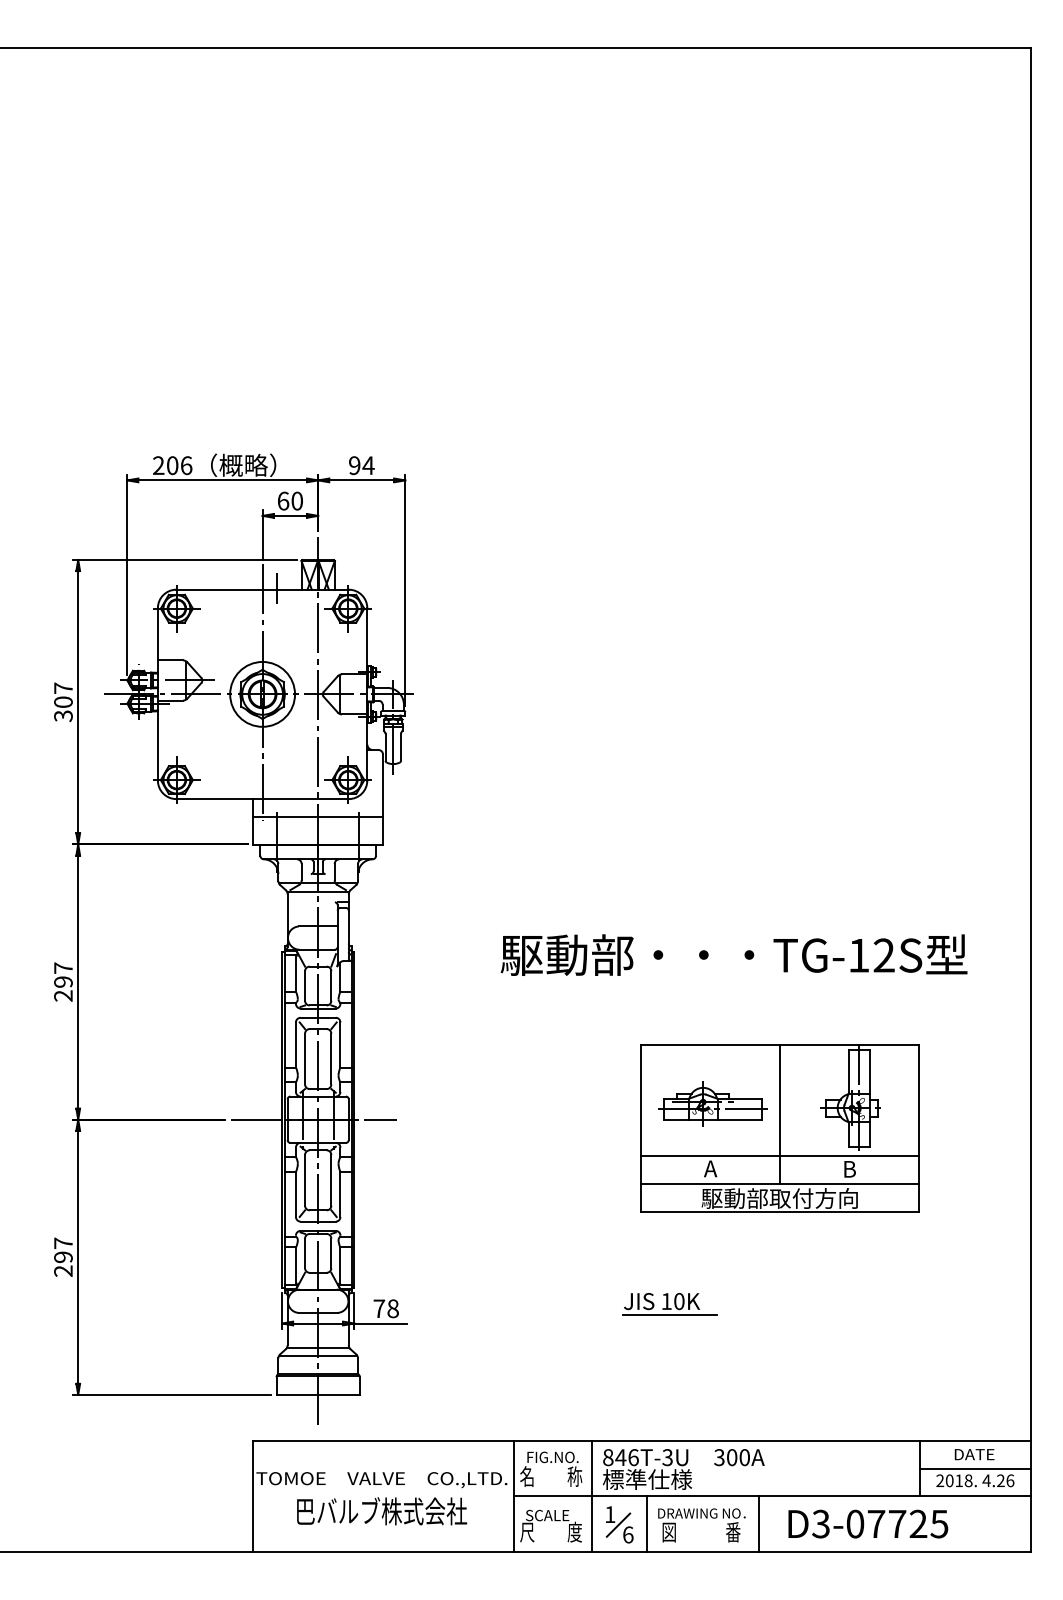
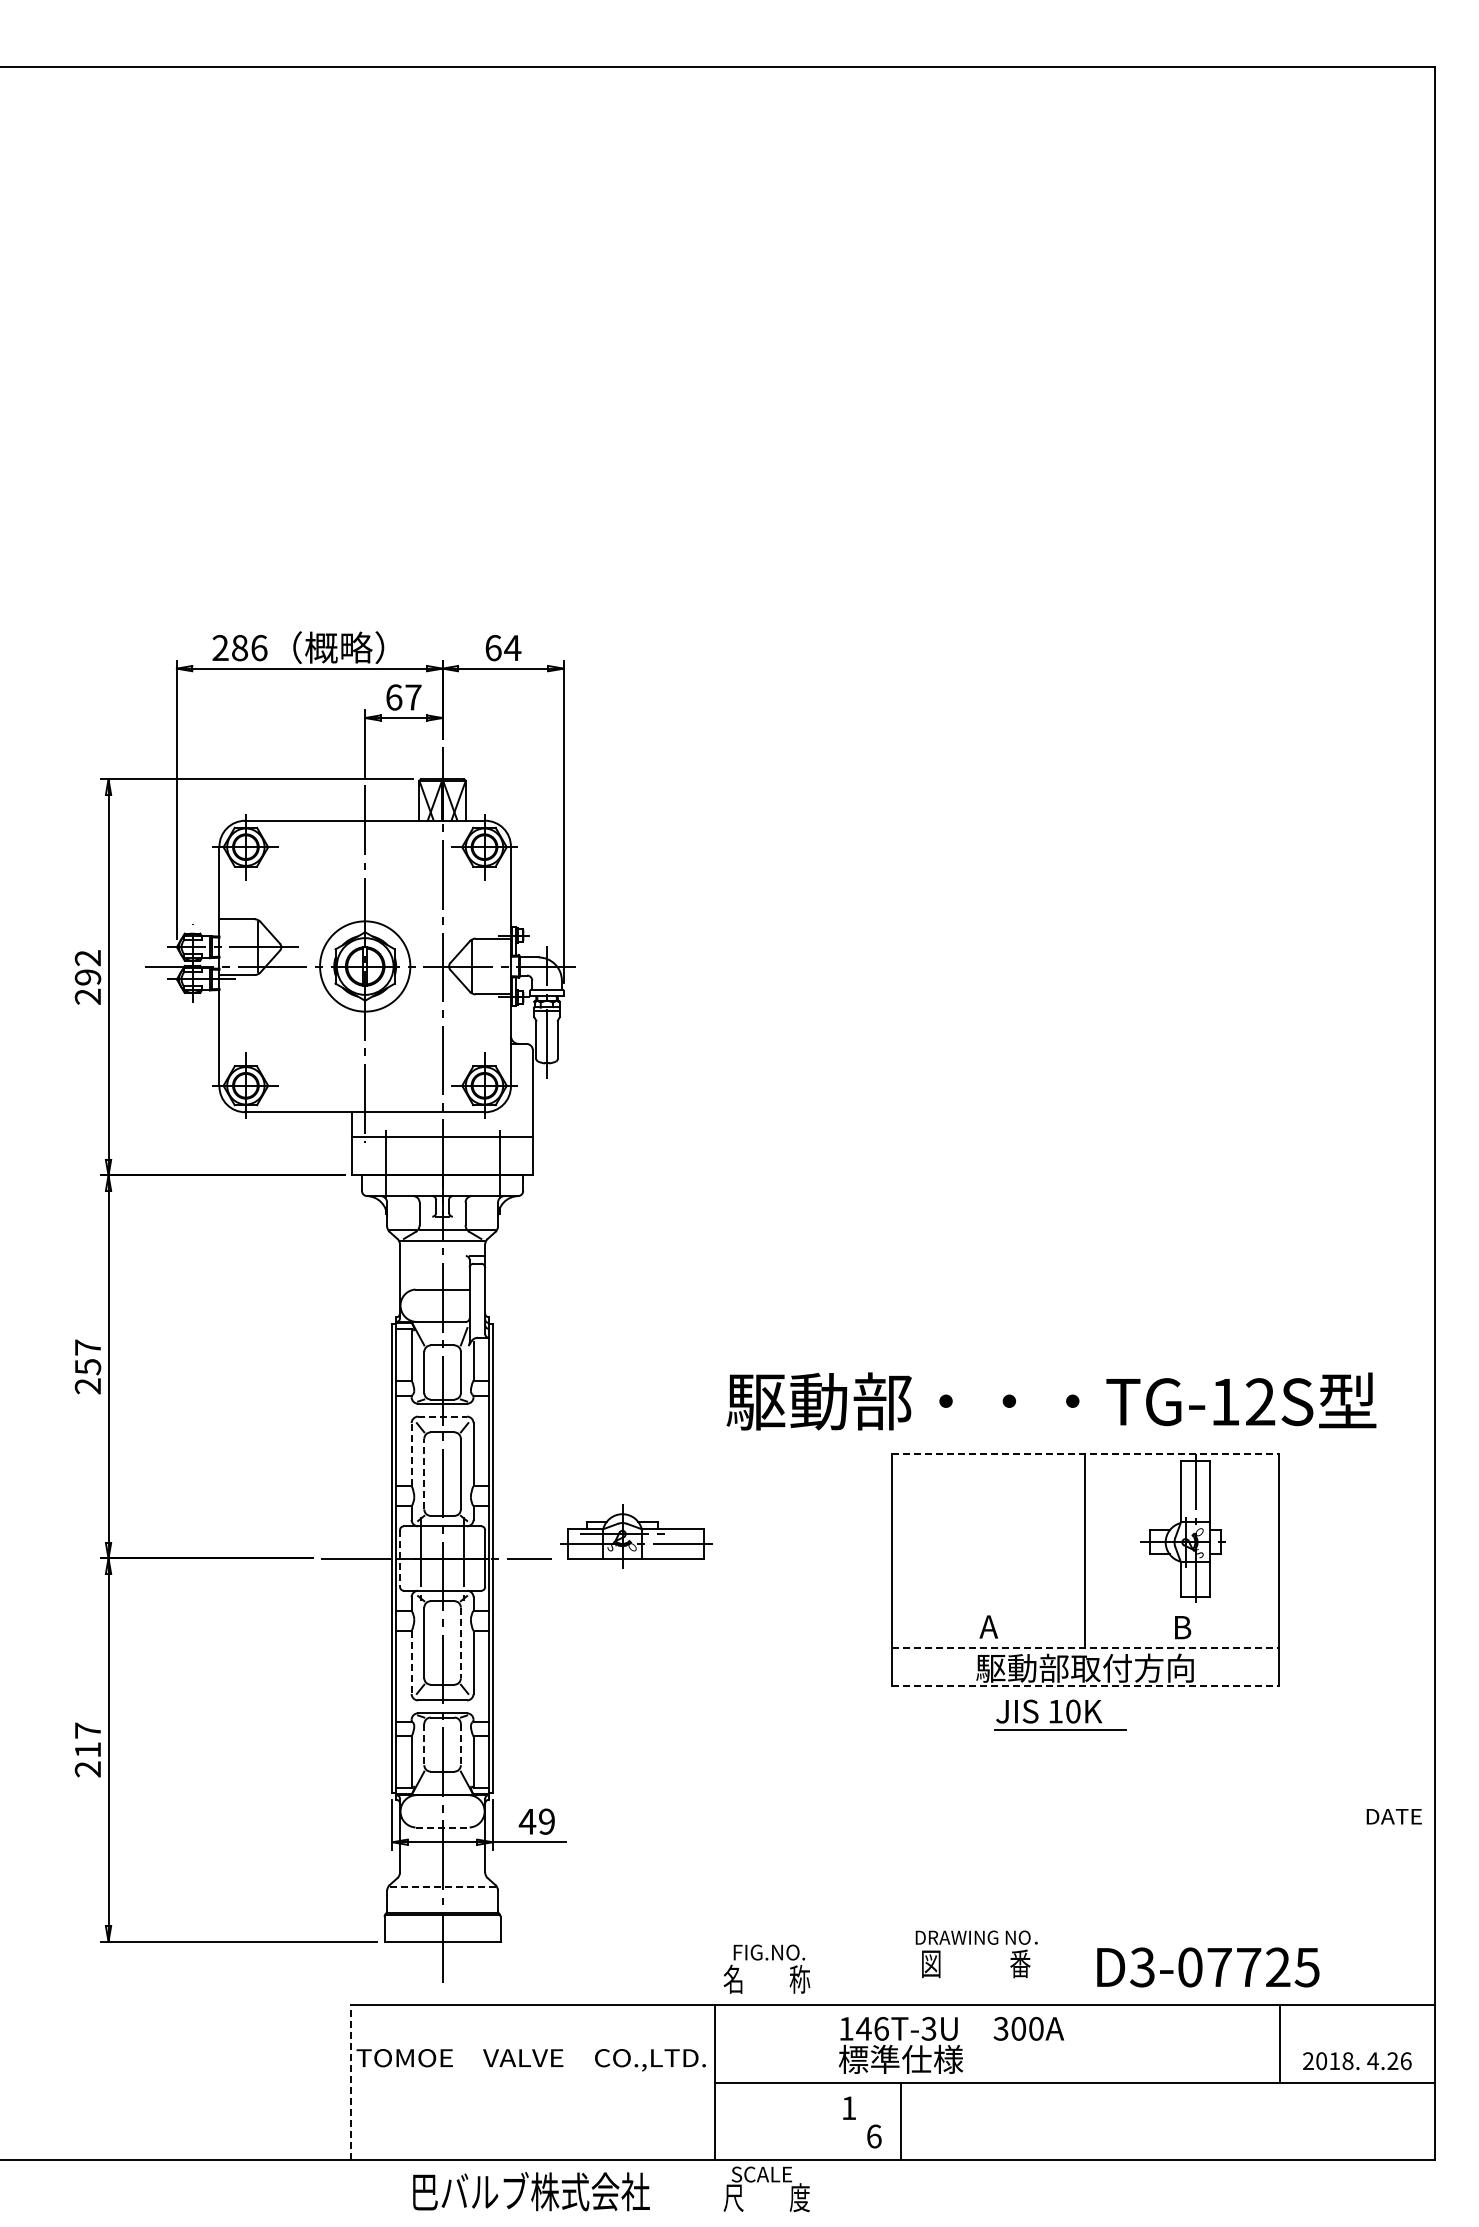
text: (173, 465) -> (240, 648), 206 -> 286
text: (354, 465) -> (493, 648), 94 -> 64
text: (297, 501) -> (413, 697), 60 -> 67
line: (276, 588) -> (384, 818), removed
text: (63, 702) -> (87, 977), 307 -> 292
text: (734, 955) -> (1051, 1401), moved
text: (63, 982) -> (87, 1367), 297 -> 257
line: (318, 1017) -> (442, 1416), solid -> dashed
line: (295, 1044) -> (411, 1454), solid -> dashed
line: (780, 1044) -> (1085, 1454), solid -> dashed
line: (305, 1058) -> (424, 1473), solid -> dashed
part: (713, 1103) -> (636, 1536), moved
line: (287, 1120) -> (400, 1559), solid -> dashed
line: (779, 1156) -> (1084, 1609), removed
line: (331, 1180) -> (460, 1643), solid -> dashed
line: (780, 1183) -> (1085, 1647), solid -> dashed
line: (295, 1194) -> (411, 1662), solid -> dashed
line: (780, 1211) -> (1085, 1686), solid -> dashed
line: (305, 1253) -> (424, 1744), solid -> dashed
line: (331, 1253) -> (460, 1744), solid -> dashed
text: (63, 1257) -> (87, 1750), 297 -> 217
part: (670, 1303) -> (1060, 1714), moved
text: (385, 1308) -> (536, 1821), 78 -> 49
line: (318, 1312) -> (443, 1827), solid -> dashed
line: (318, 1347) -> (442, 1875), removed
line: (318, 1356) -> (442, 1887), solid -> dashed
text: (974, 1454) -> (1393, 1816), moved
text: (608, 1457) -> (846, 2028), 846T-3U -> 146T-3U
text: (550, 1468) -> (766, 1968), moved
line: (974, 1468) -> (1356, 2044), removed
line: (252, 1496) -> (351, 2082), solid -> dashed
line: (591, 1496) -> (823, 2082), removed
text: (382, 1511) -> (531, 2191), moved
line: (618, 1524) -> (860, 2122), removed
line: (758, 1524) -> (1055, 2121), removed
text: (868, 1524) -> (1208, 1967), moved
text: (701, 1525) -> (976, 1954), moved
text: (550, 1526) -> (766, 2189), moved

